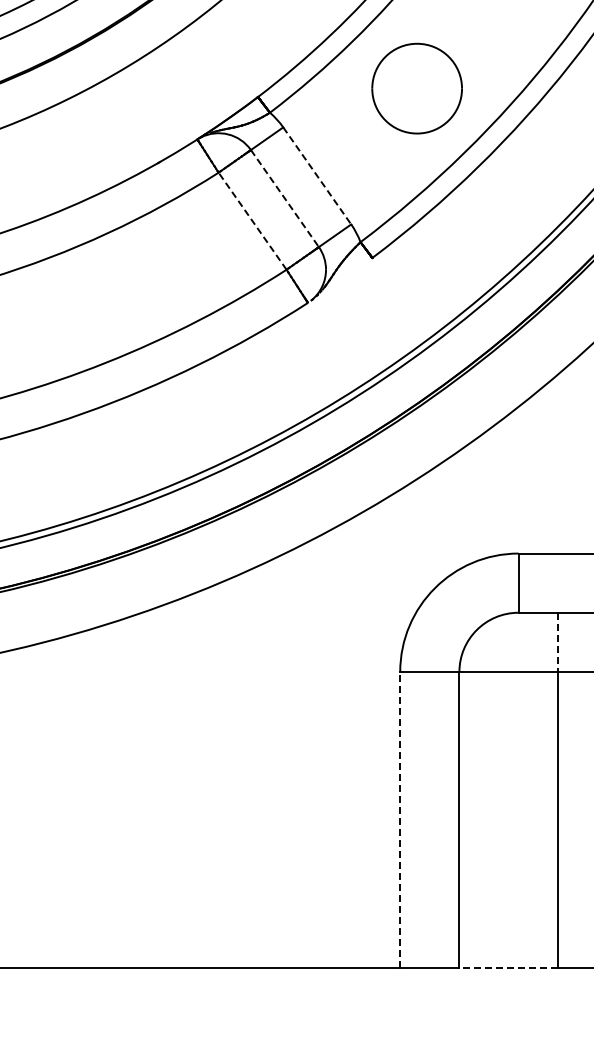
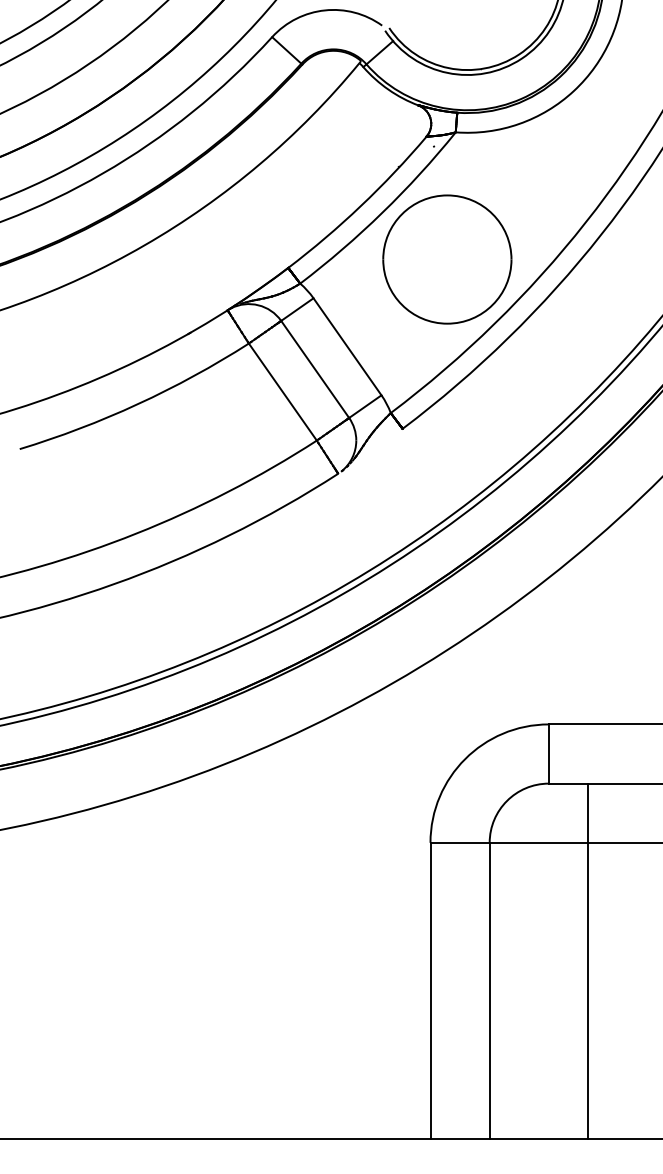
part: (417, 88) -> (447, 259), size x1.43
line: (317, 176) -> (347, 347), dashed -> solid
line: (285, 198) -> (315, 369), dashed -> solid
line: (252, 220) -> (282, 391), dashed -> solid
line: (558, 642) -> (588, 813), dashed -> solid
line: (400, 819) -> (430, 990), dashed -> solid
line: (508, 967) -> (538, 1138), dashed -> solid

